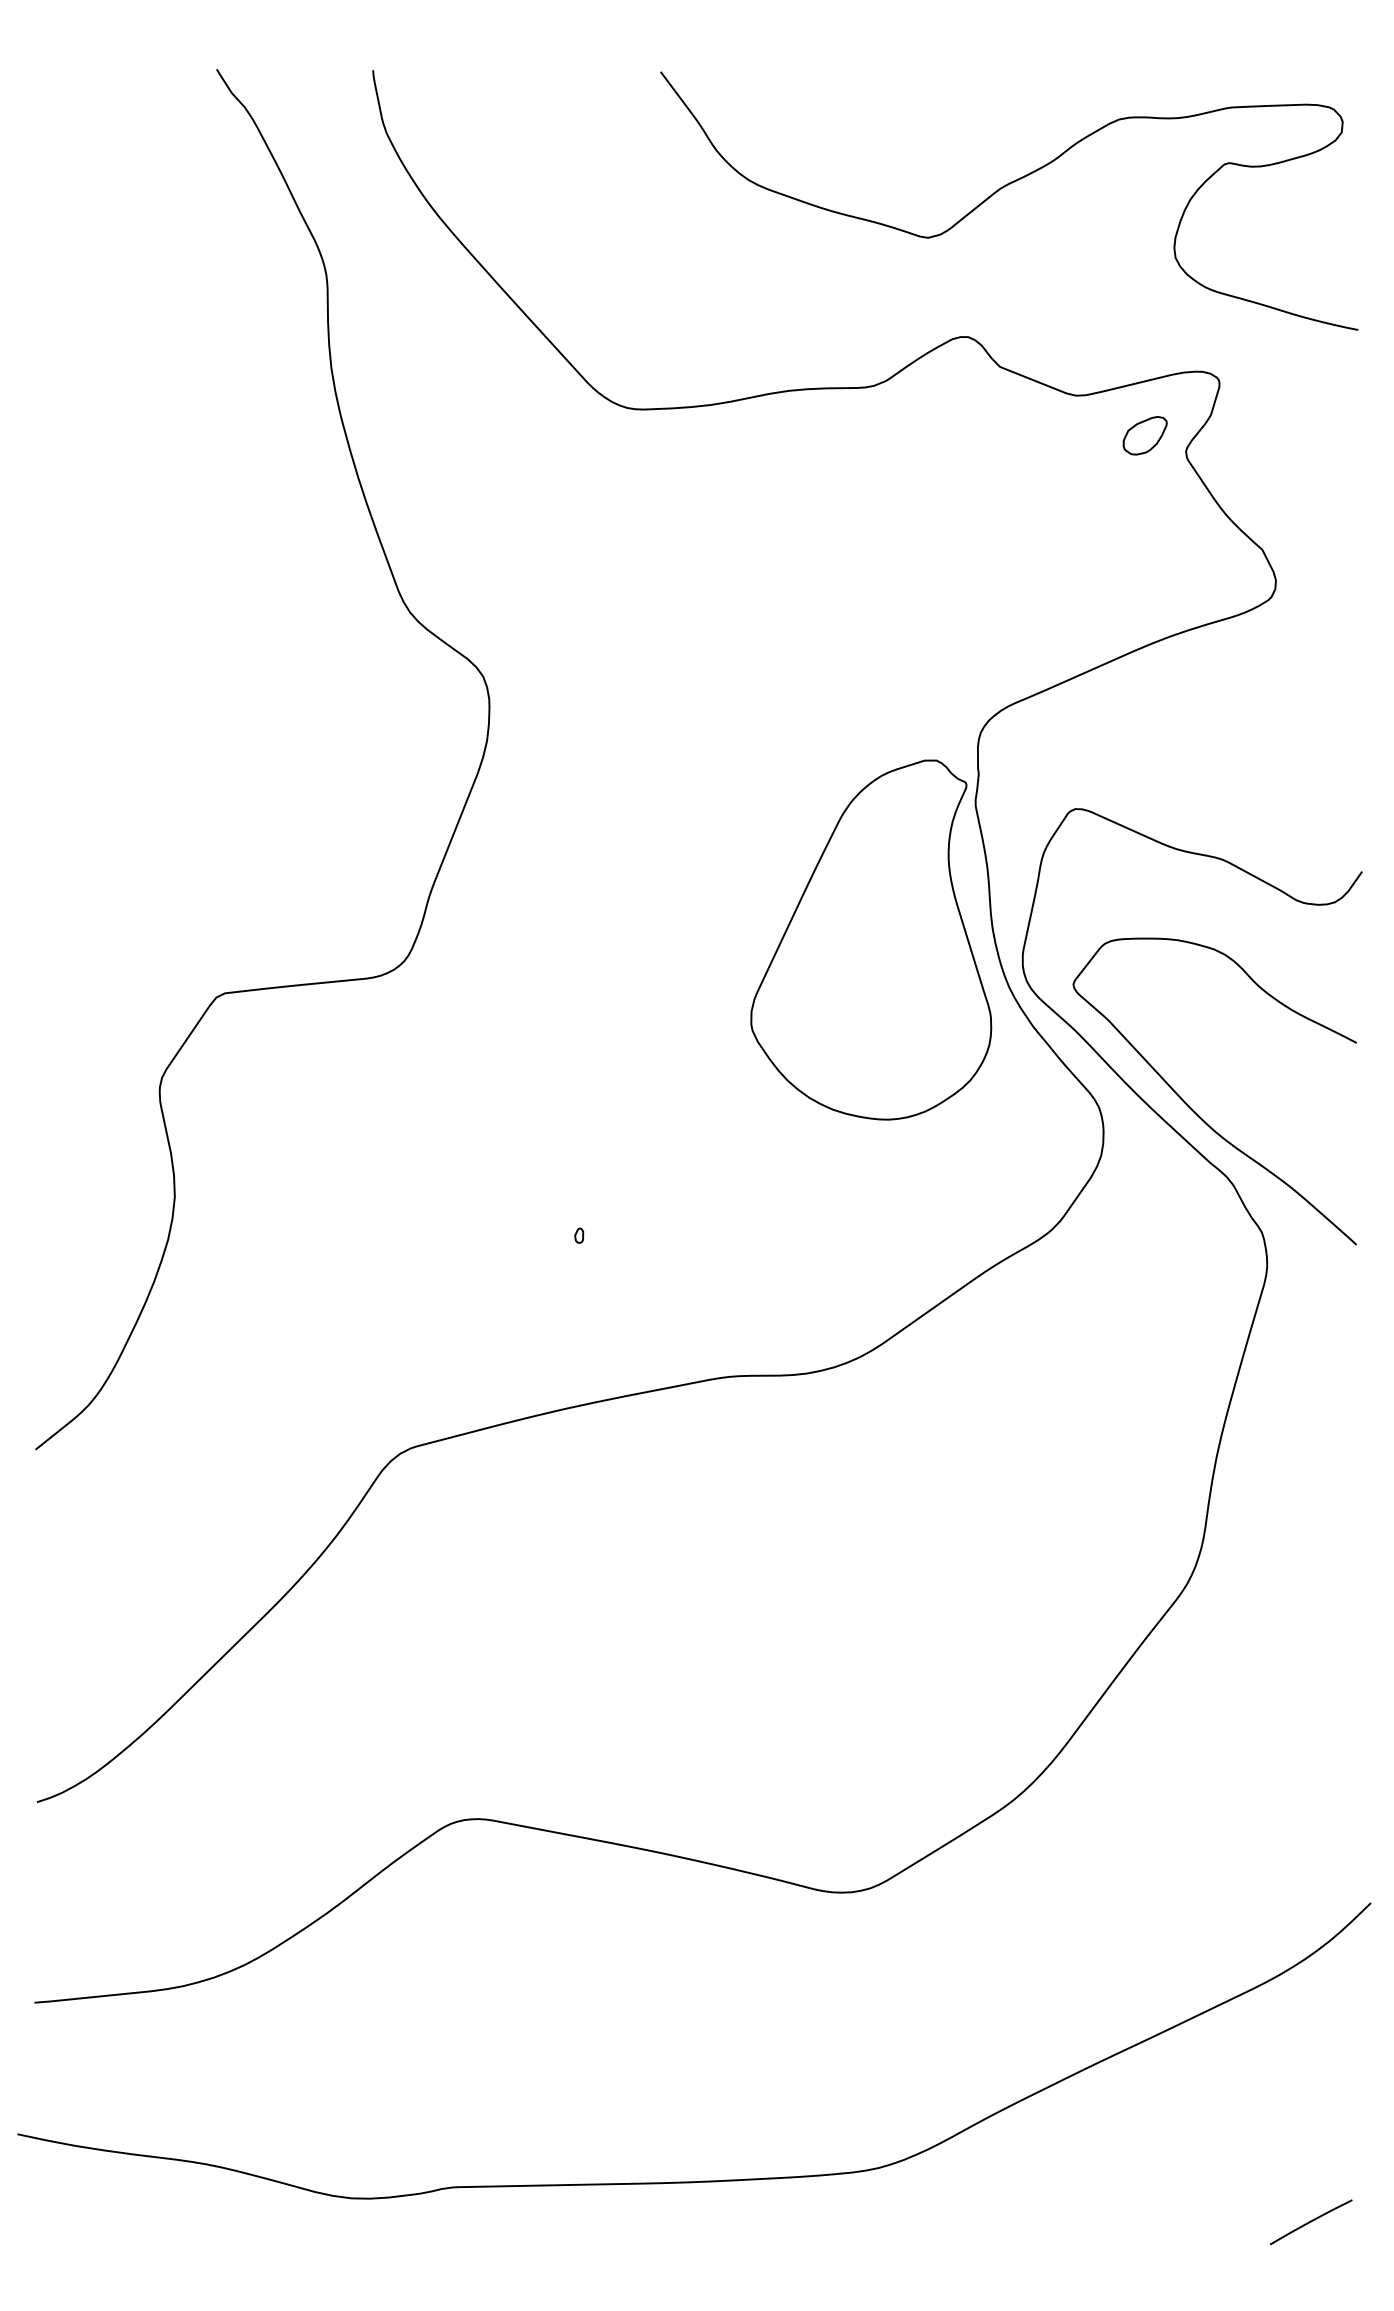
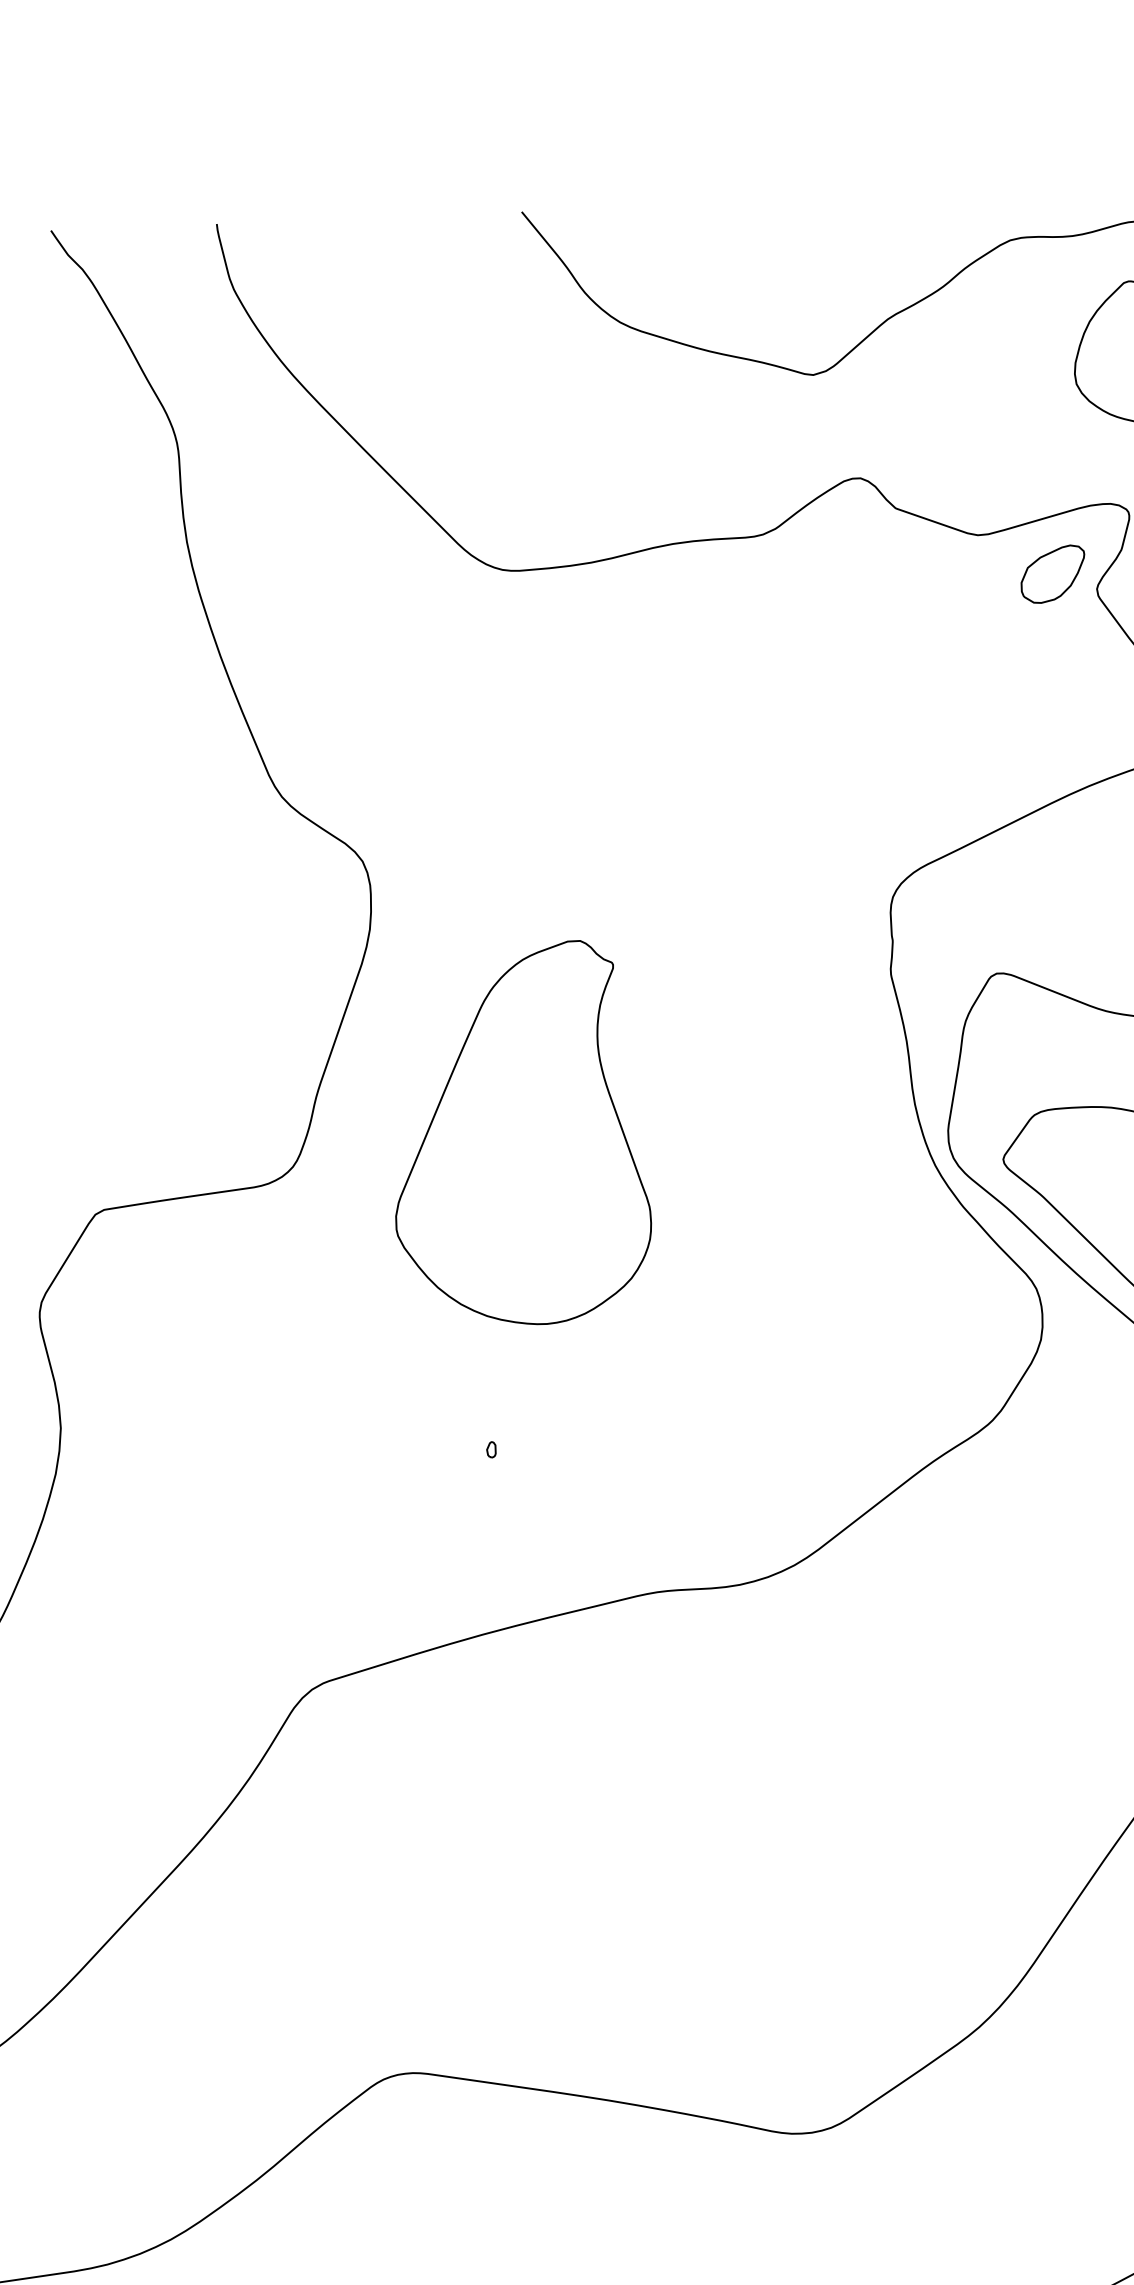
part: (1144, 435) -> (1052, 574), size x1.4
part: (871, 939) -> (519, 1133), moved

